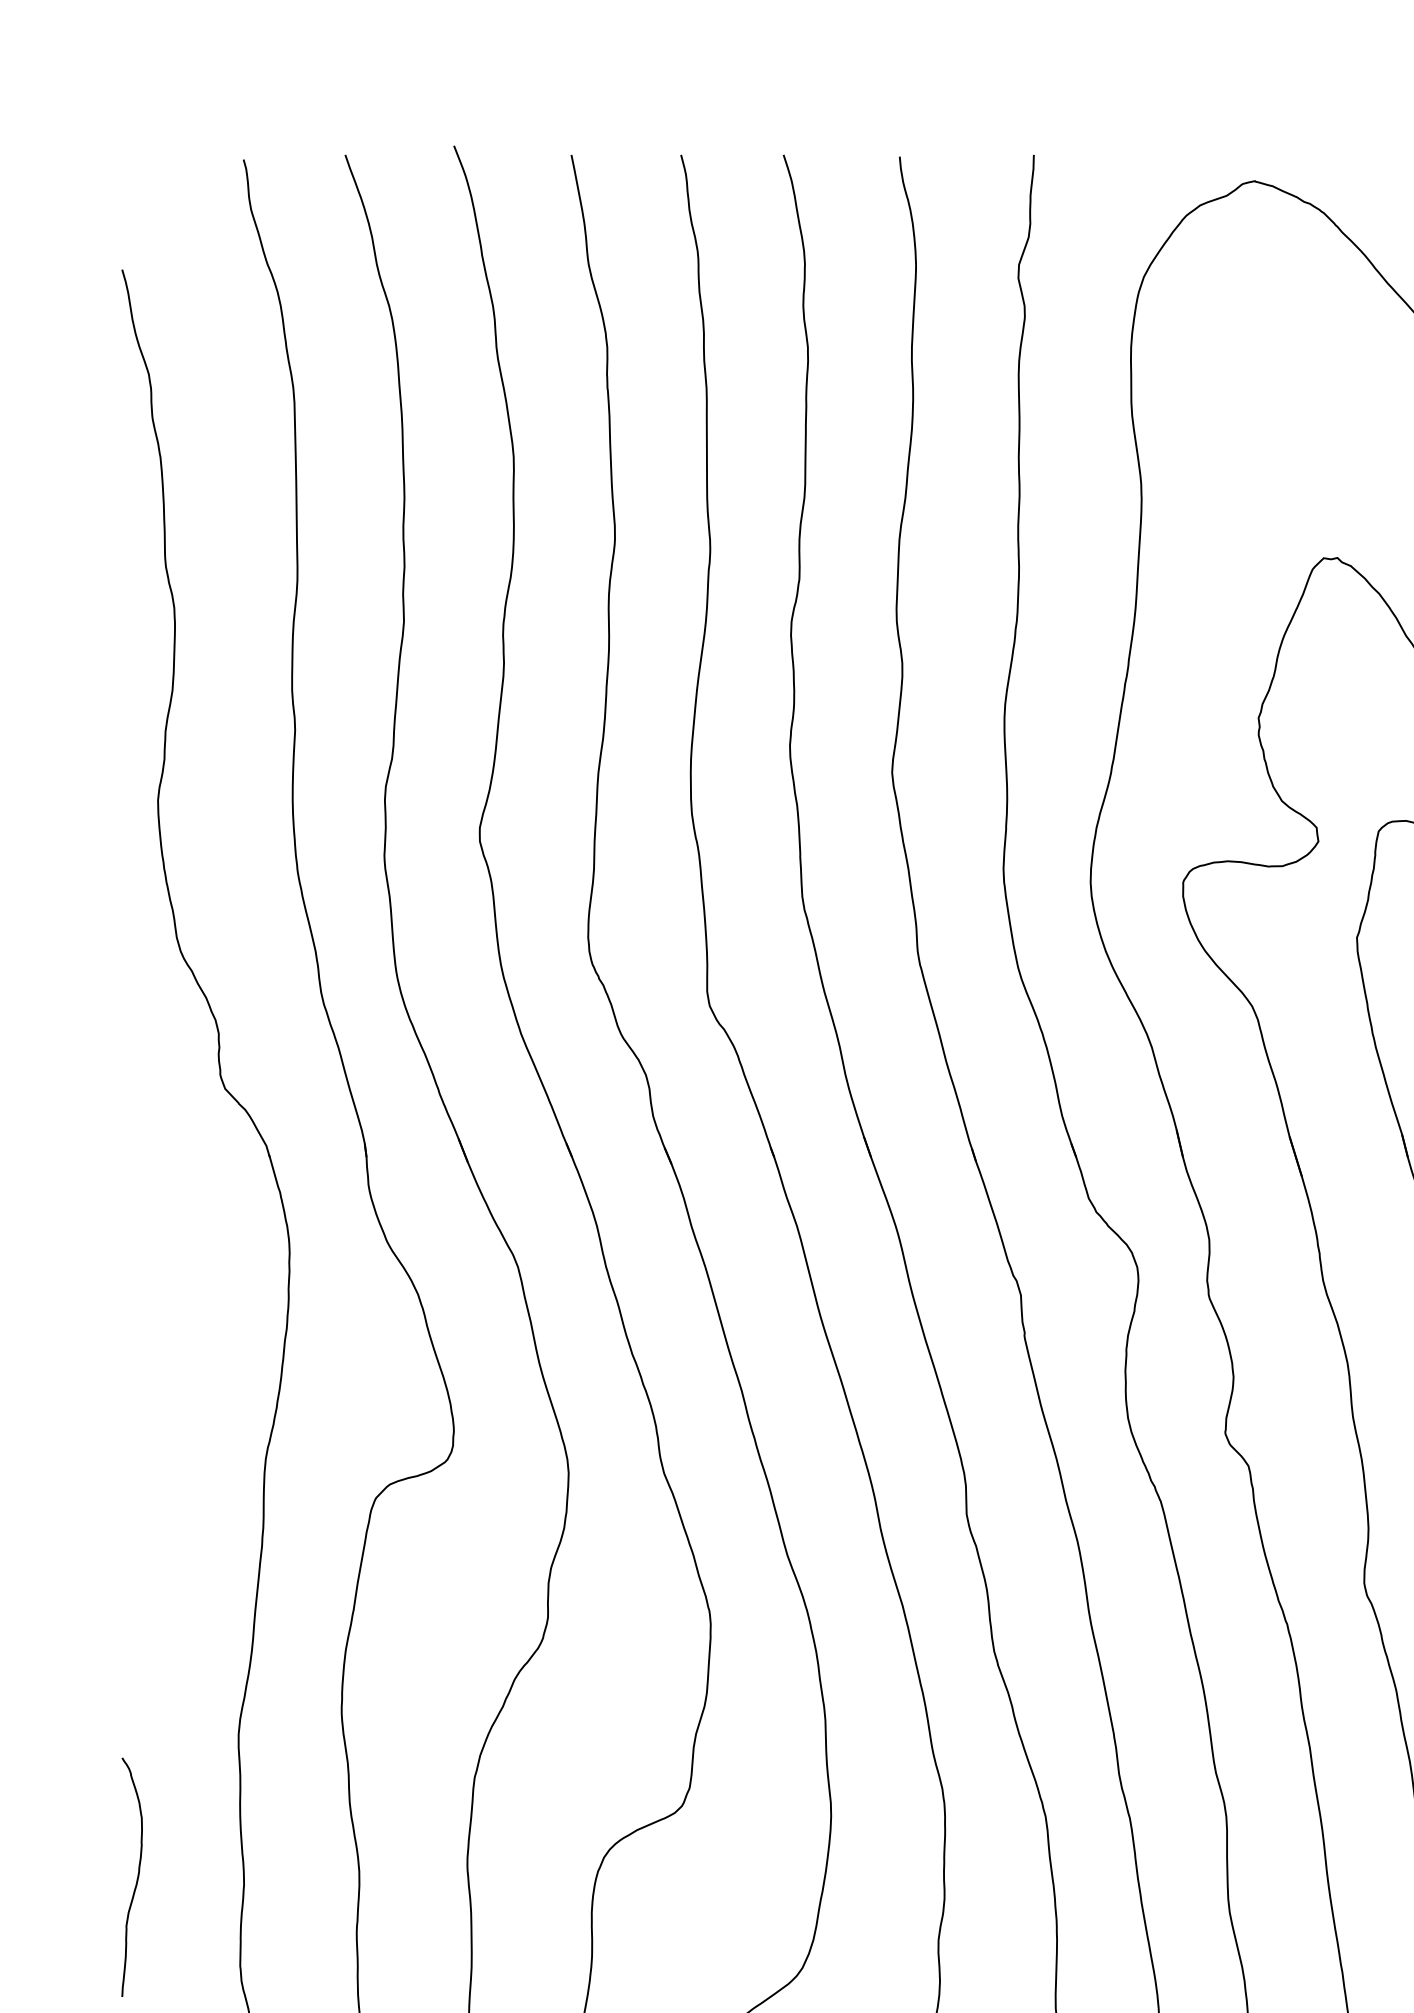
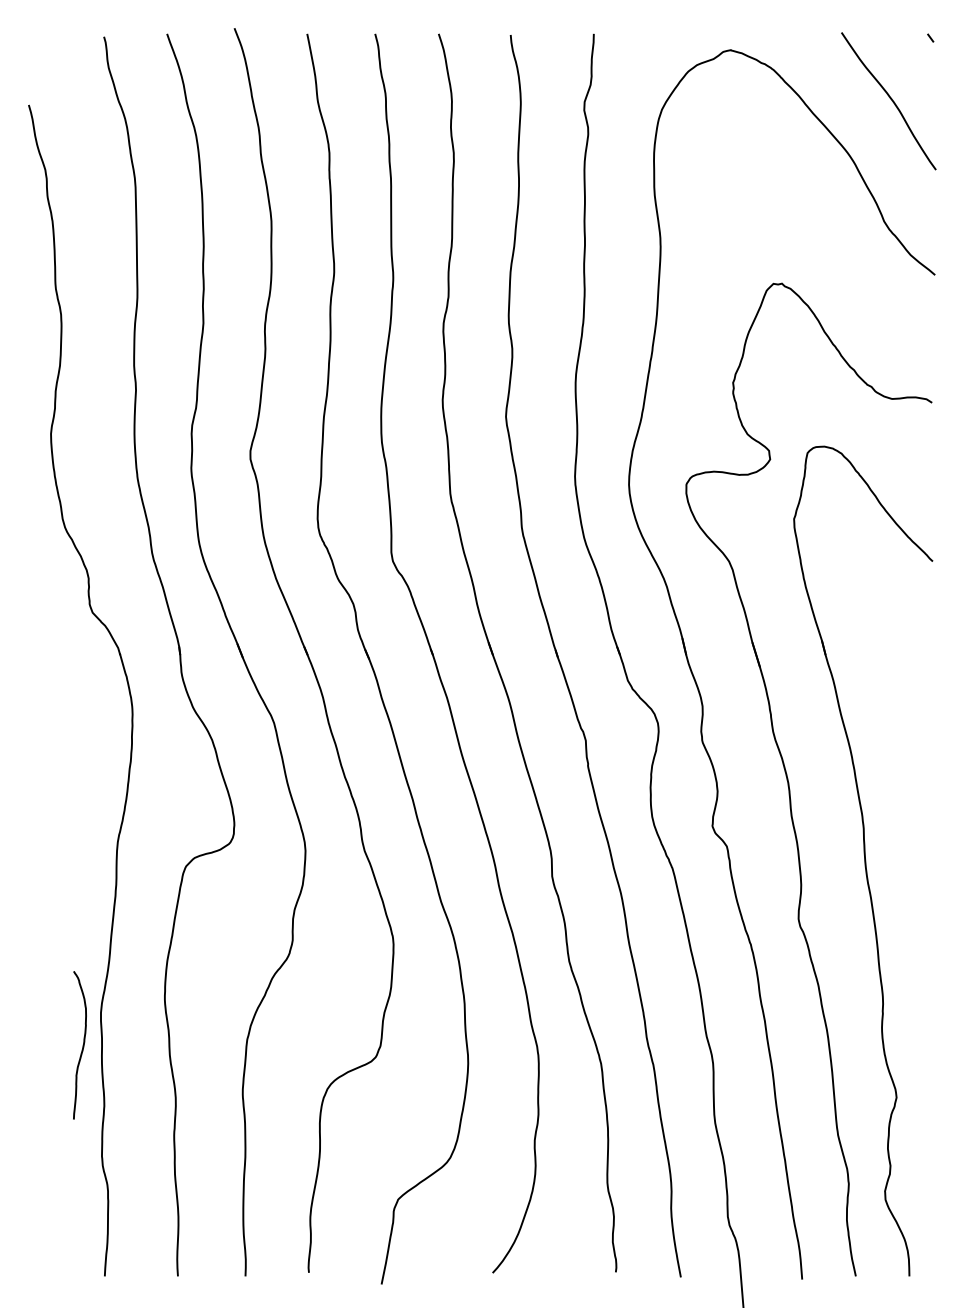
curve: (136, 1877) -> (82, 1045), moved

